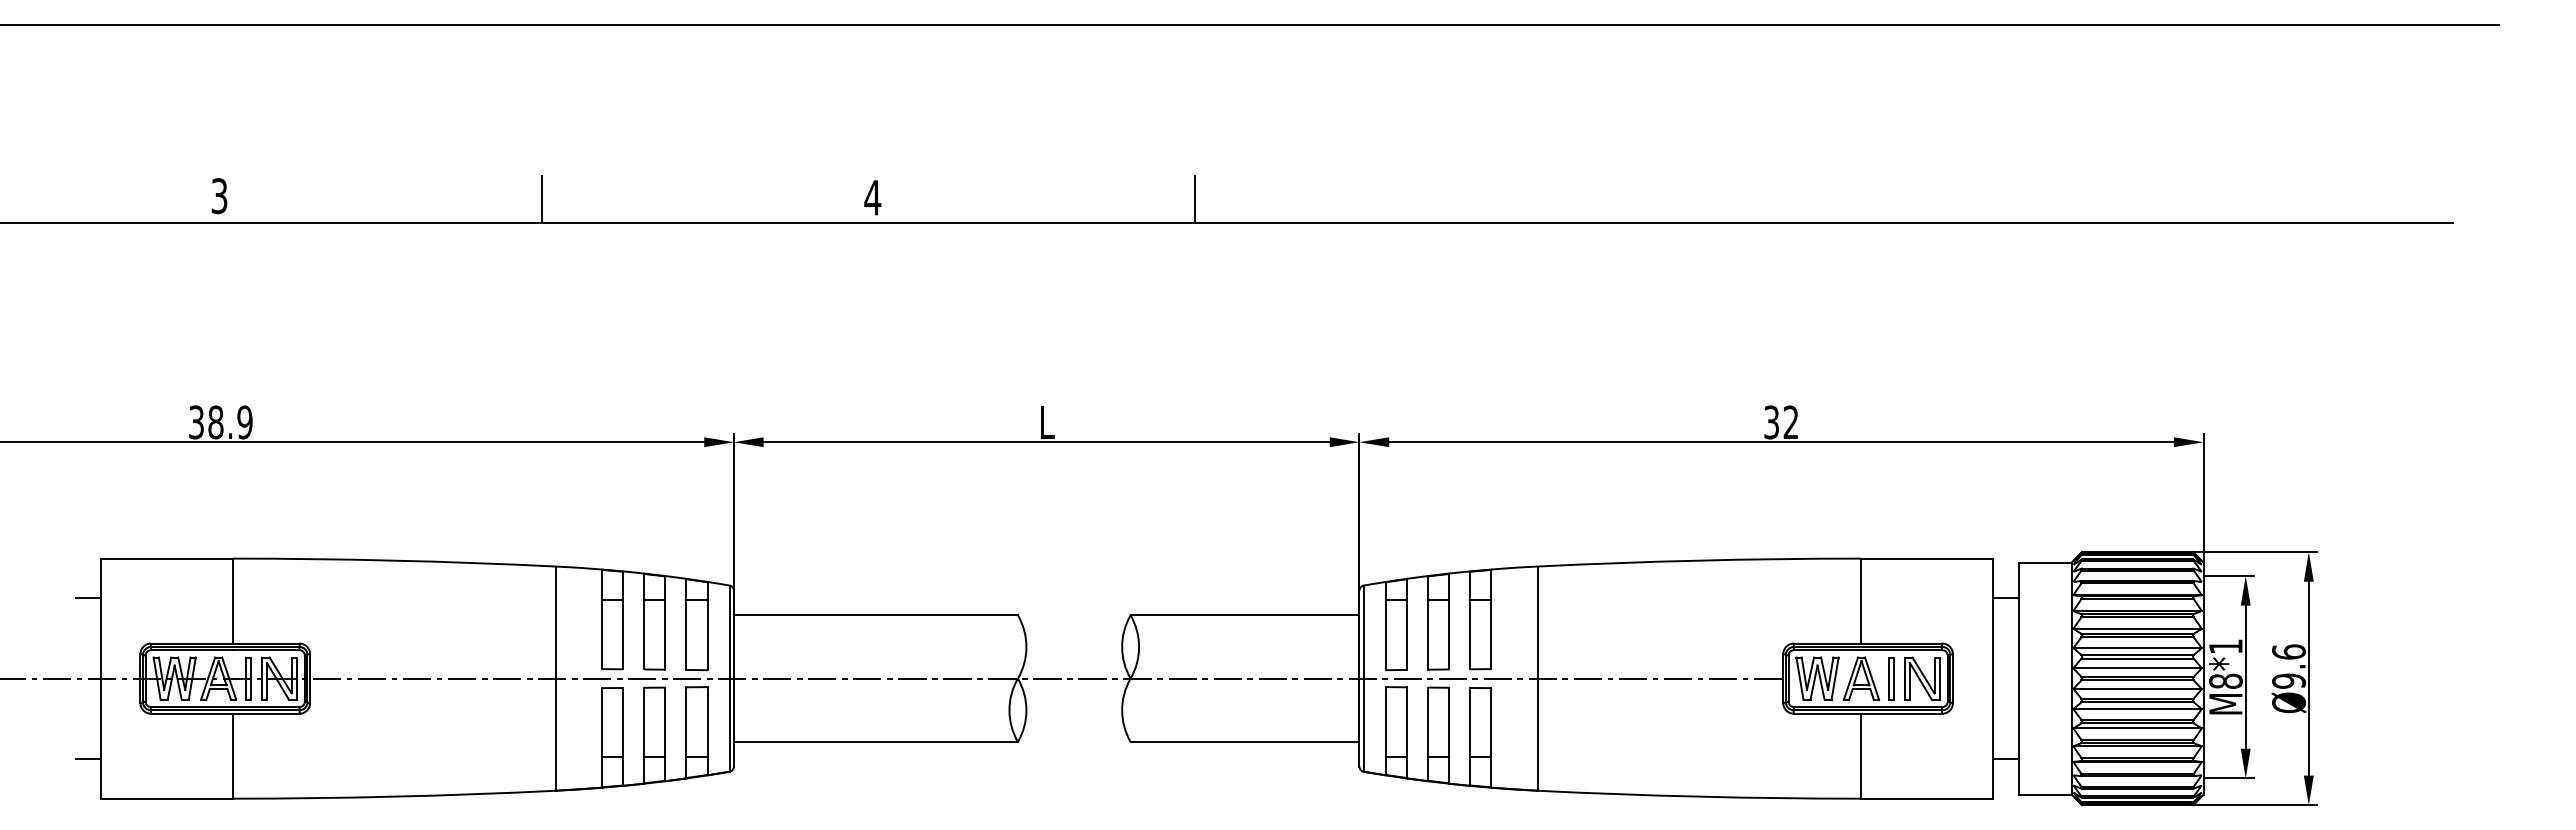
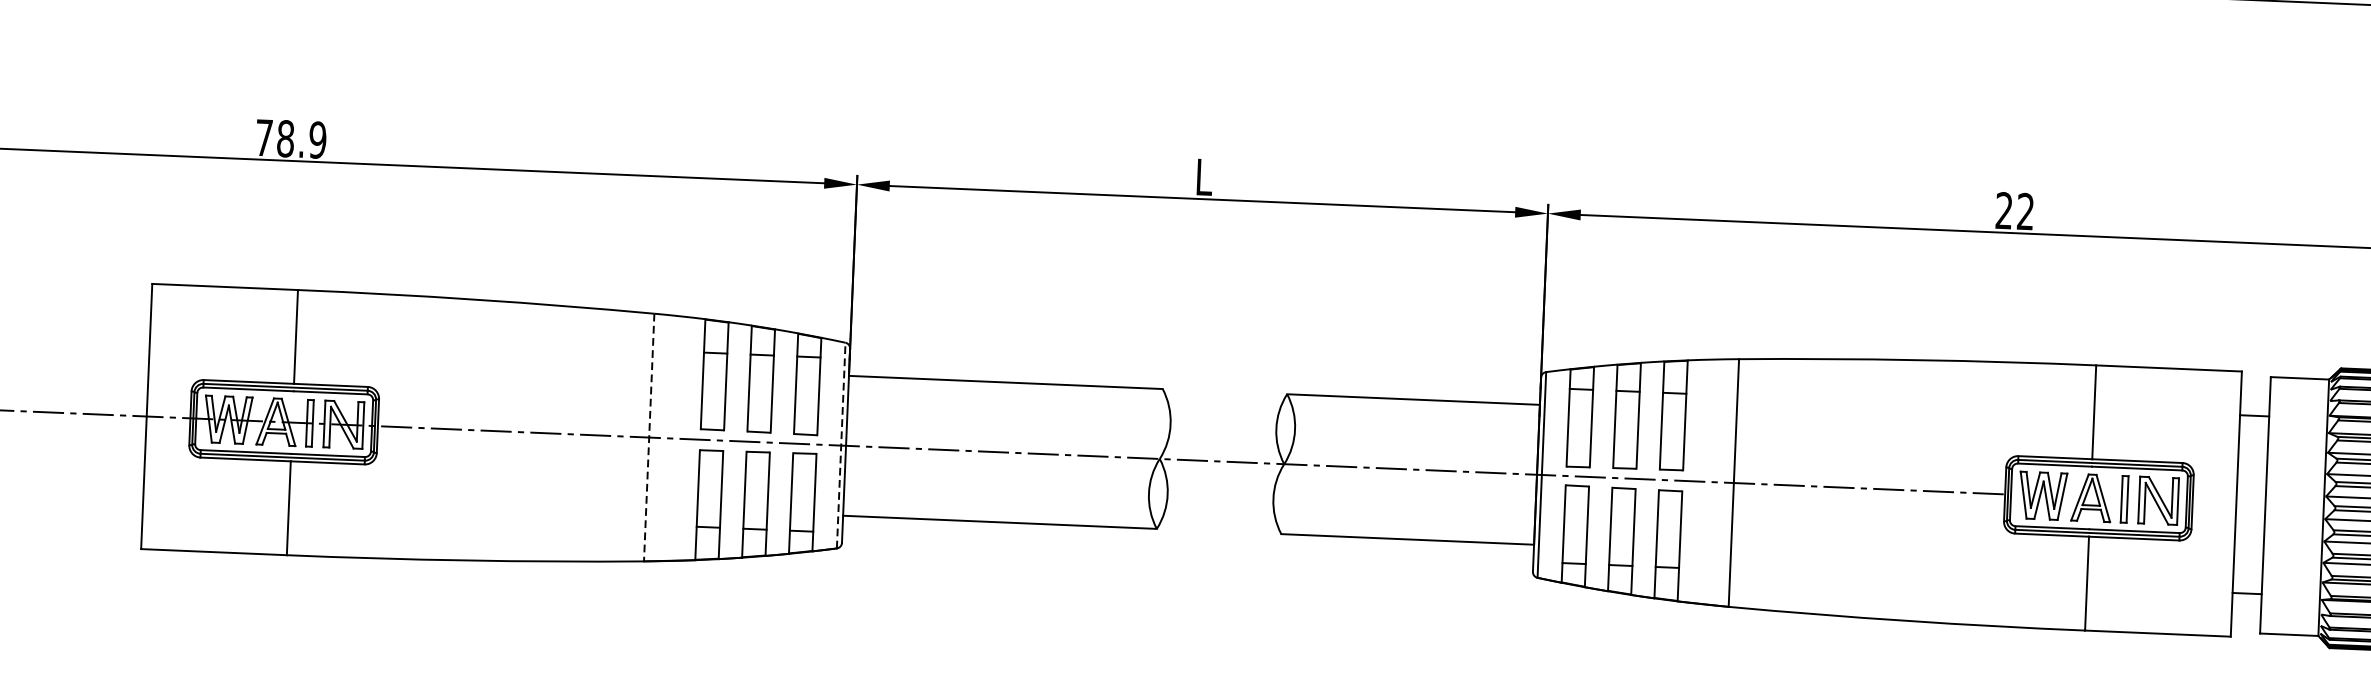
text: (196, 422) -> (264, 137), 38.9 -> 78.9
text: (1771, 422) -> (2004, 210), 32 -> 22
line: (87, 598) -> (135, 327), removed
line: (729, 678) -> (841, 445), solid -> dashed
line: (555, 679) -> (648, 438), solid -> dashed
line: (87, 759) -> (128, 505), removed

